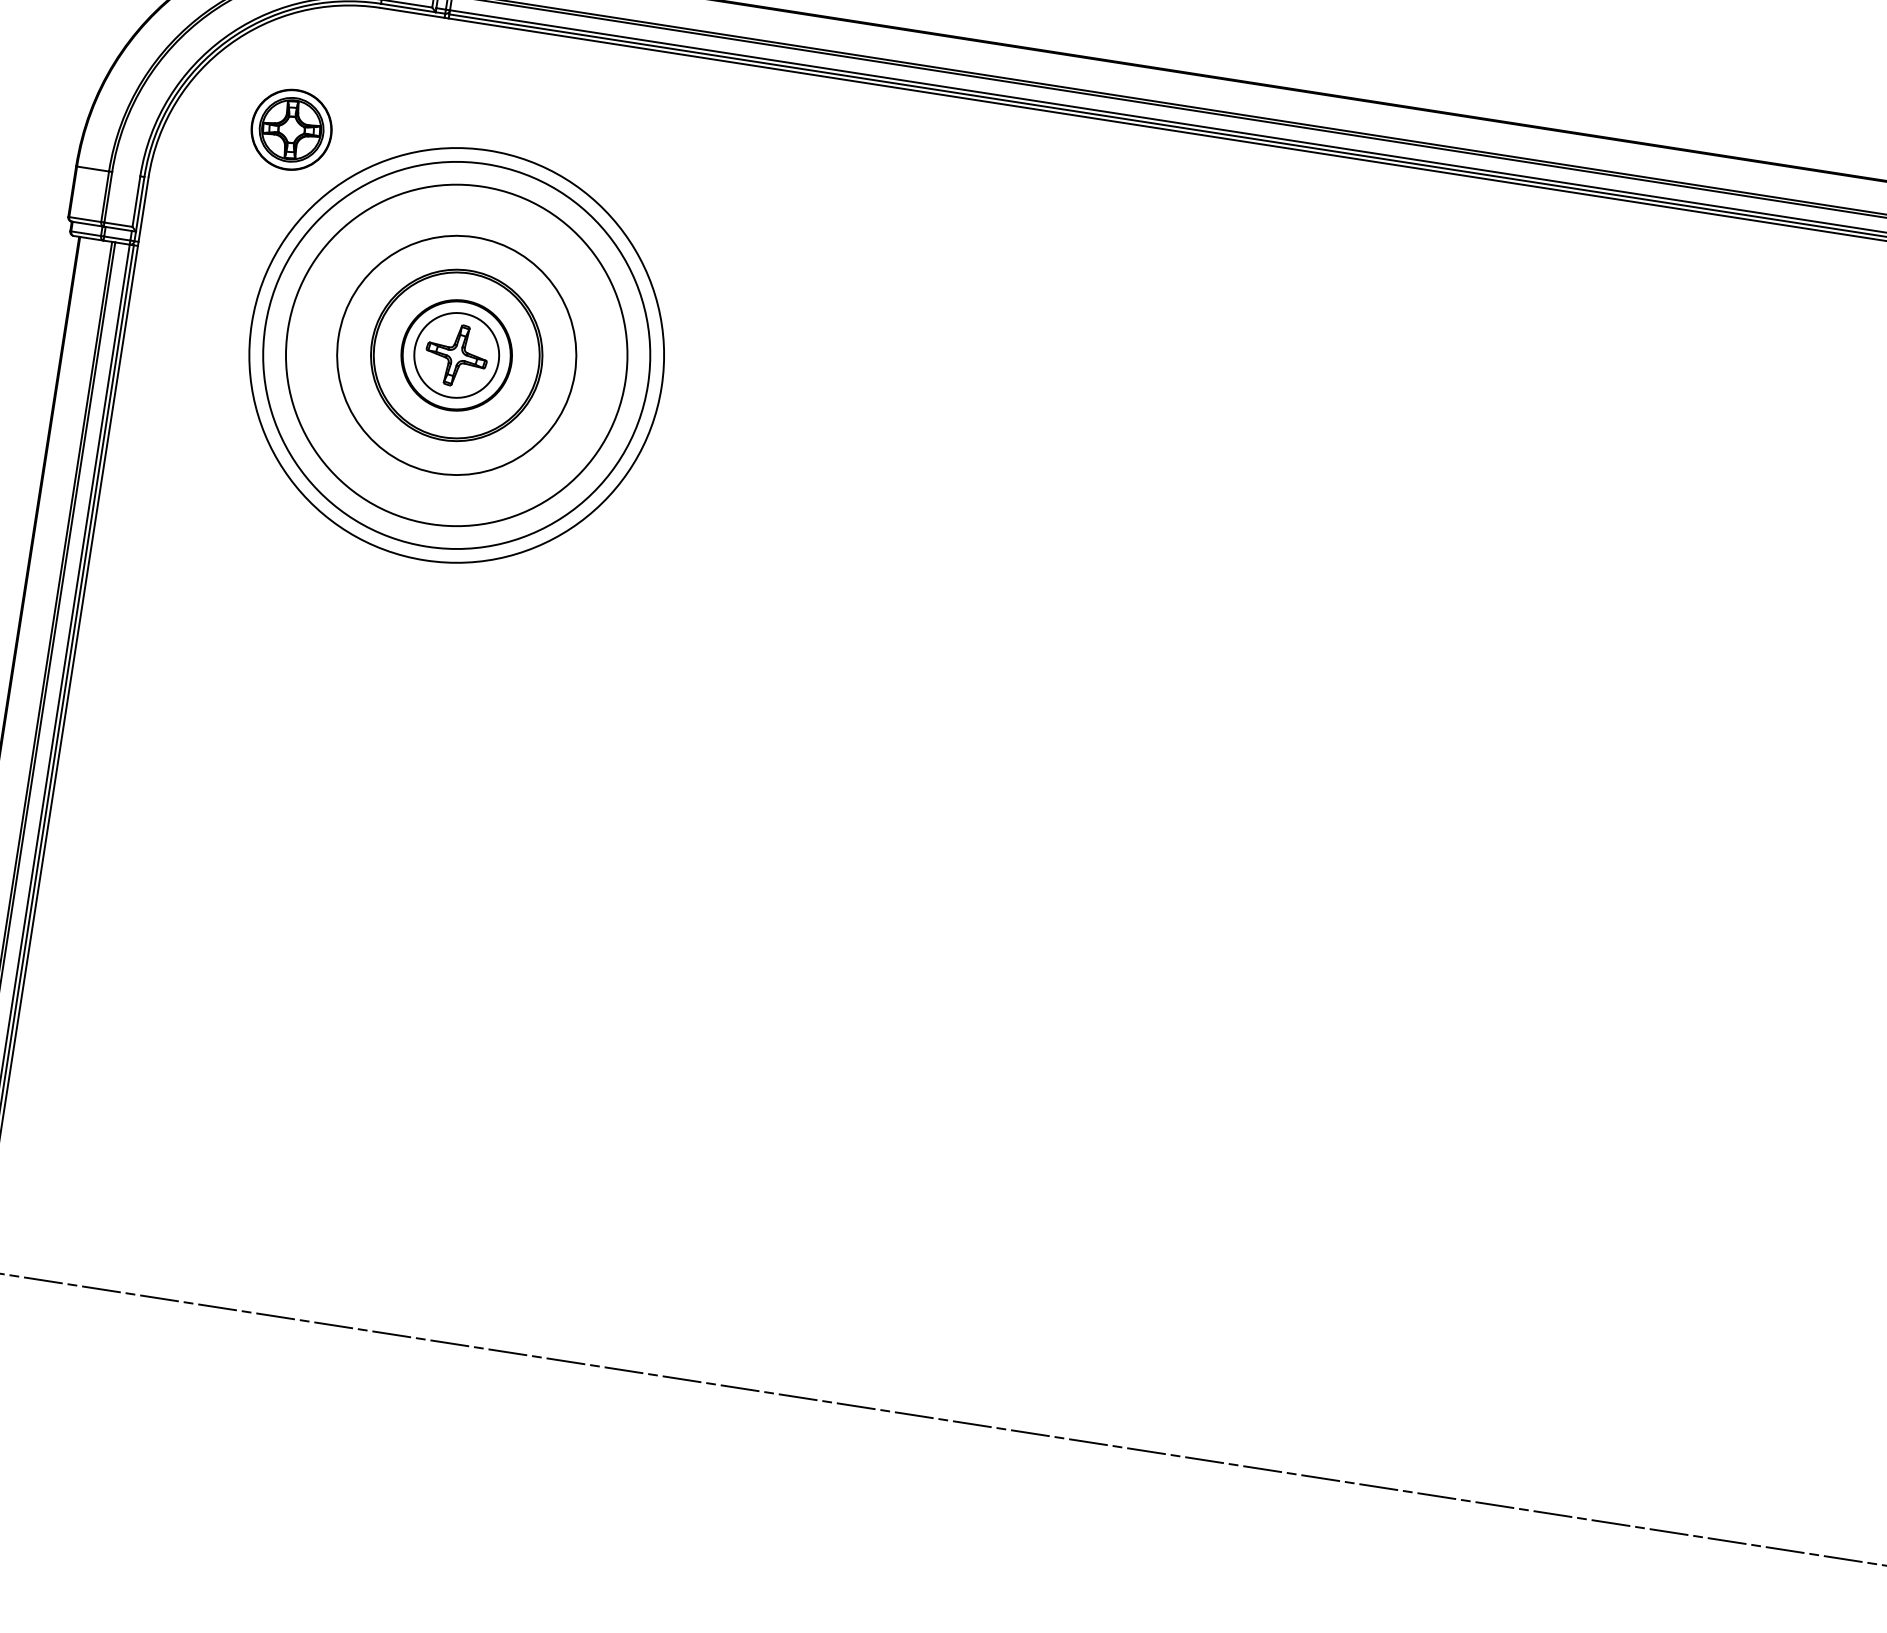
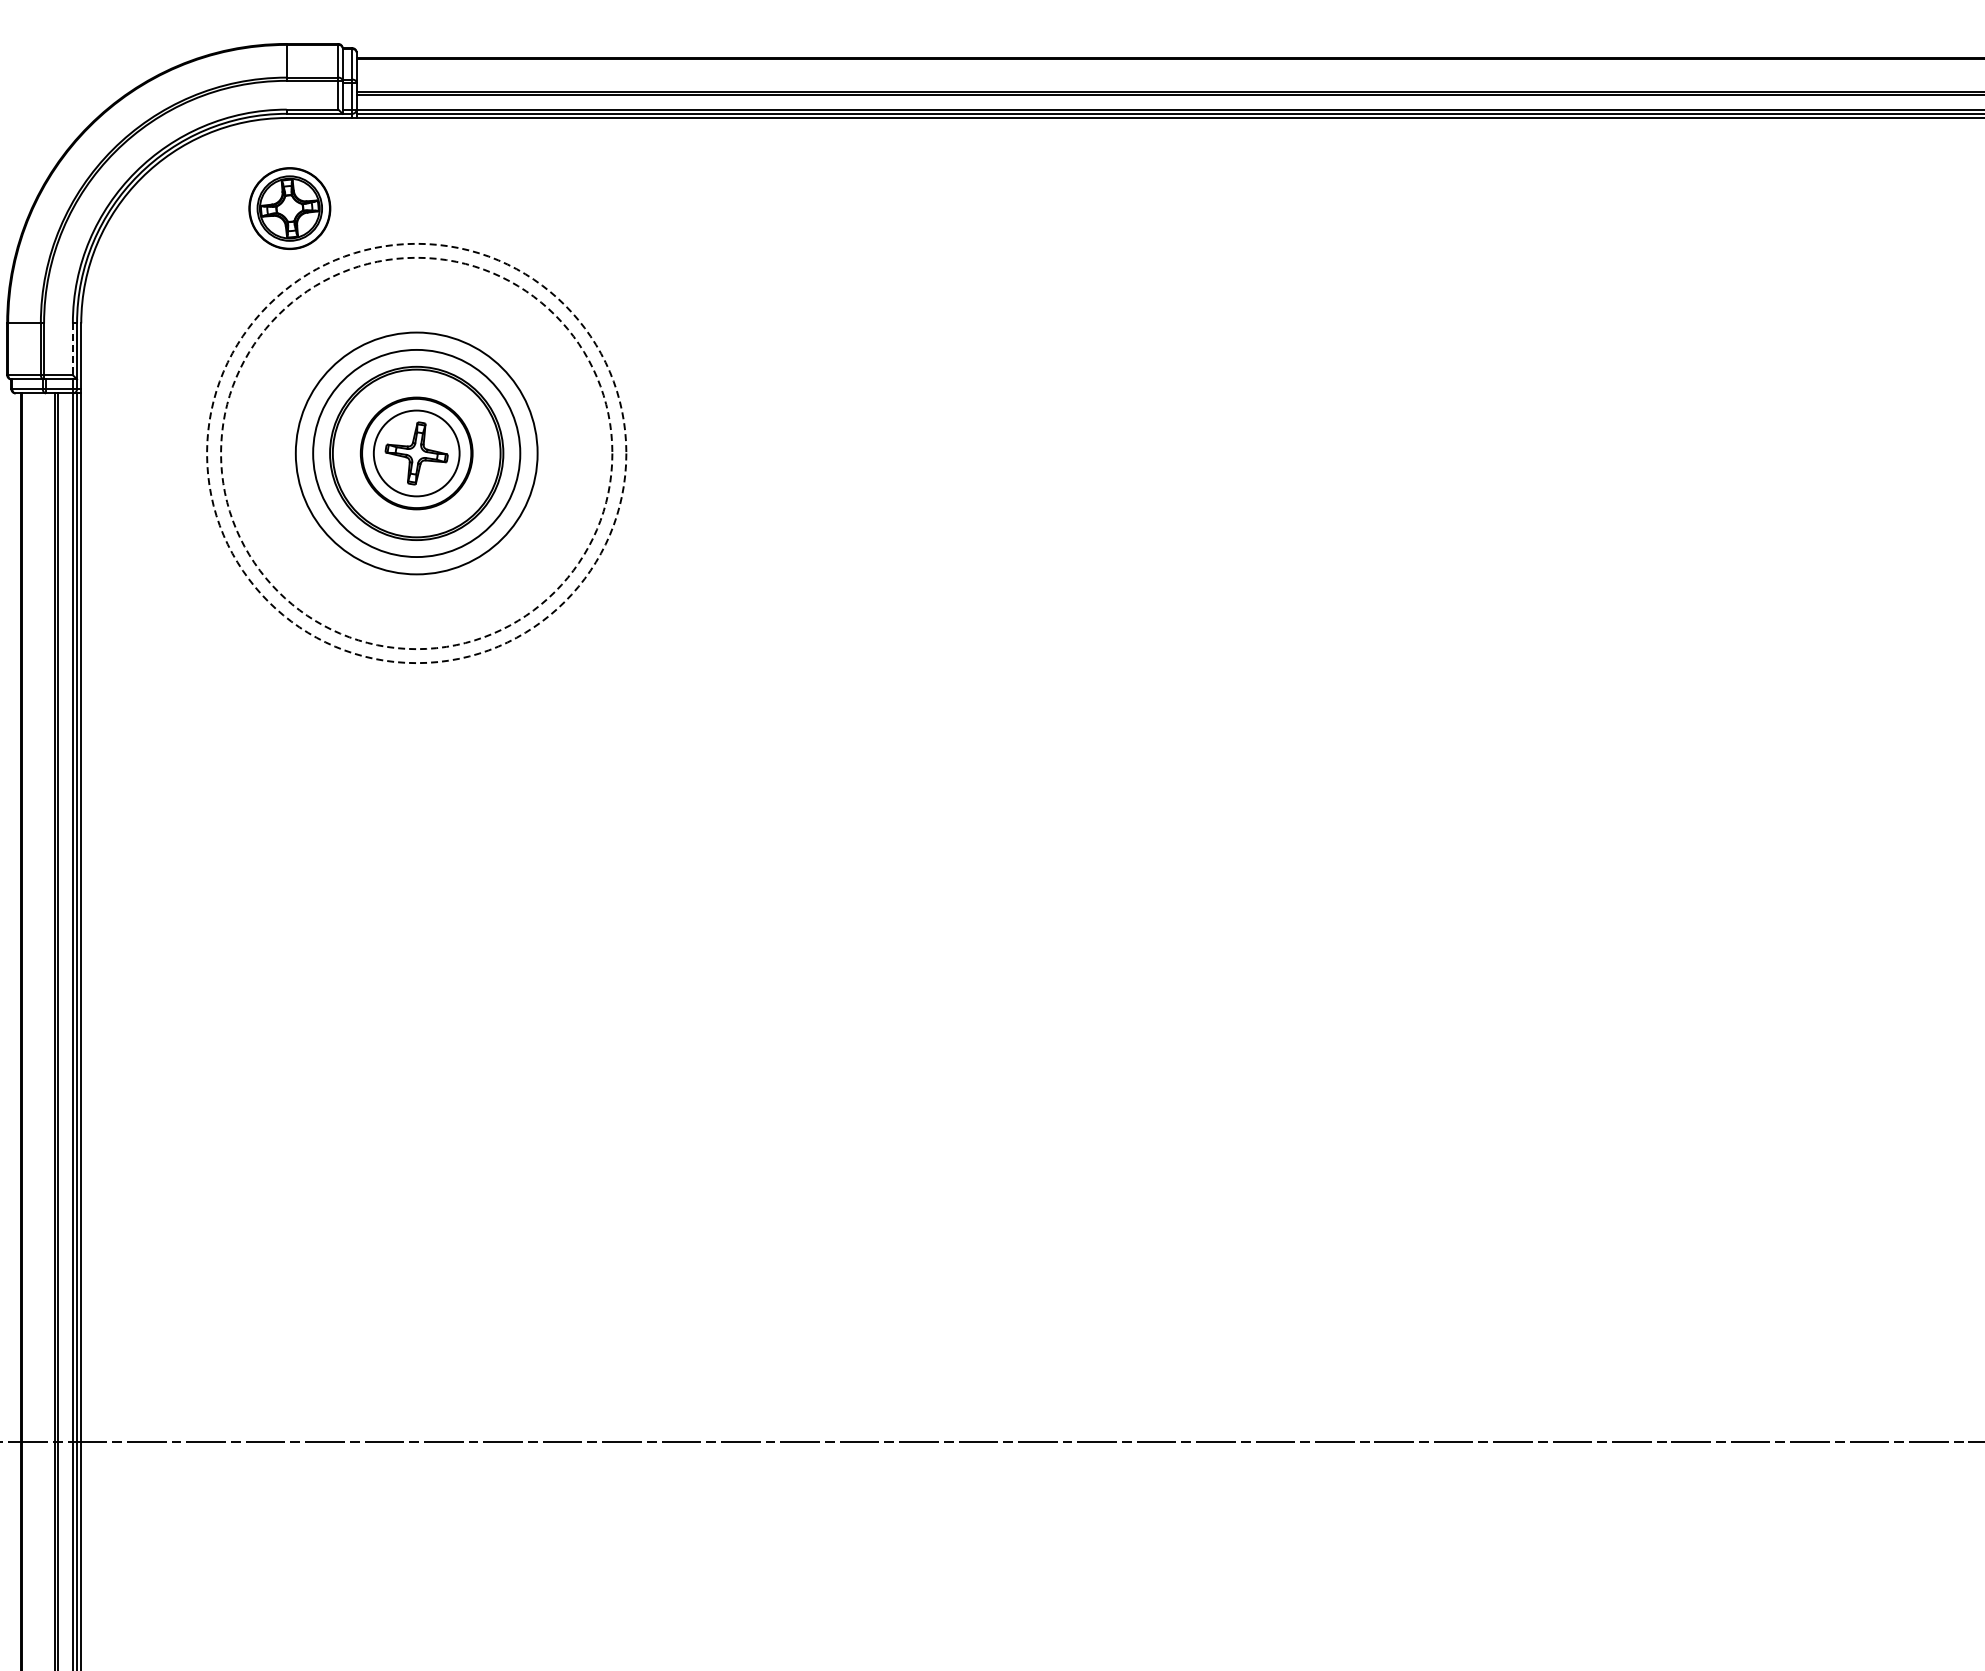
part: (291, 129) -> (289, 208), moved
line: (136, 201) -> (72, 349), solid -> dashed
circle: (456, 355) -> (416, 453), size x0.6
circle: (456, 355) -> (416, 453), solid -> dashed
circle: (456, 355) -> (416, 453), solid -> dashed

